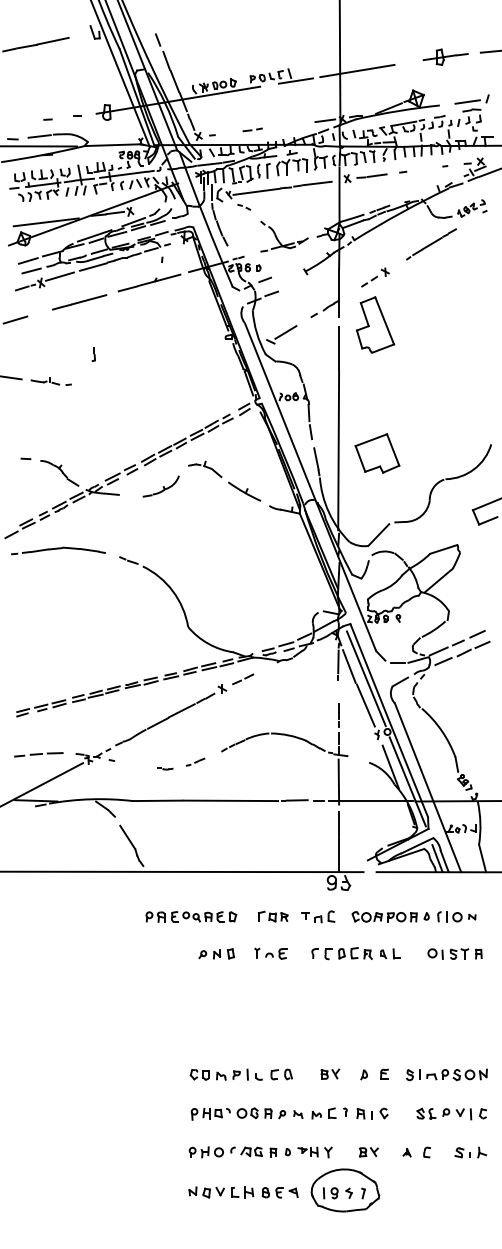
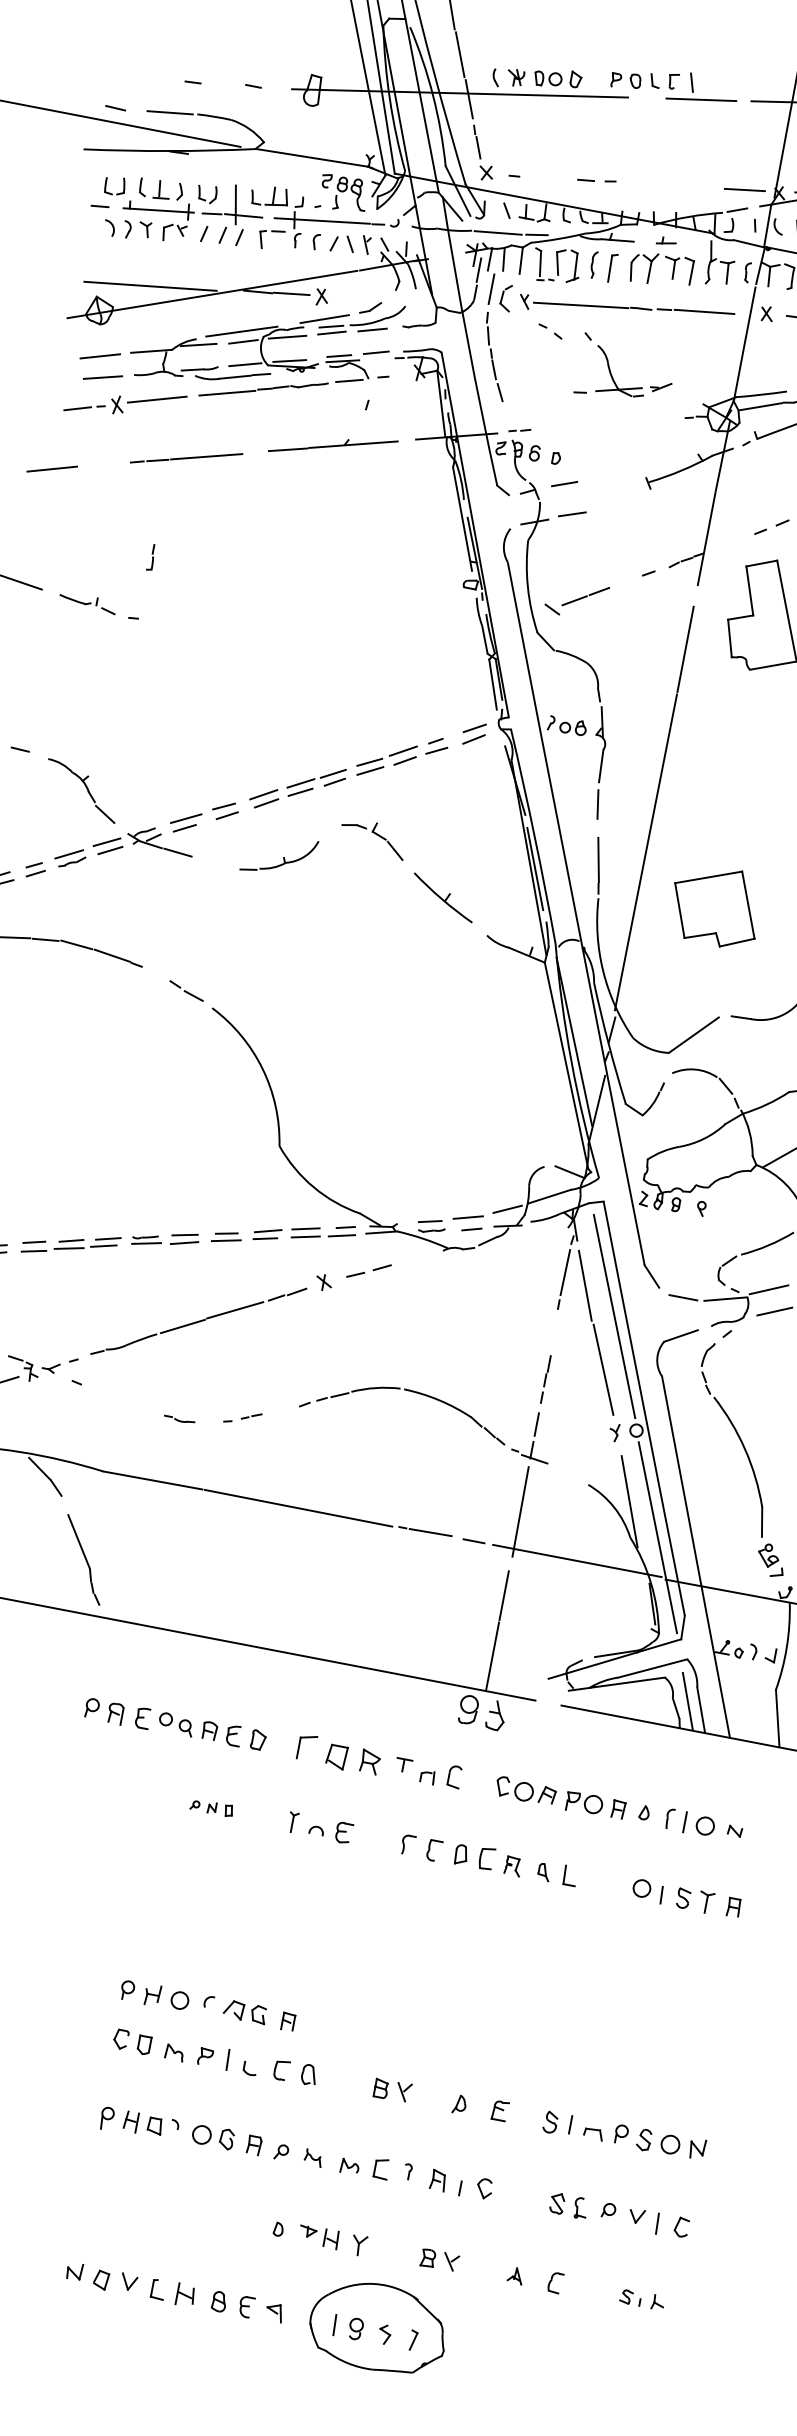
part: (279, 240) -> (614, 377), moved
part: (93, 354) -> (151, 557), moved
part: (377, 453) -> (715, 906), moved
part: (272, 916) -> (337, 1754), size x1.4
part: (216, 953) -> (211, 1806), size x0.6
part: (232, 1152) -> (206, 2005), moved
part: (470, 1152) -> (641, 2299), size x0.7

